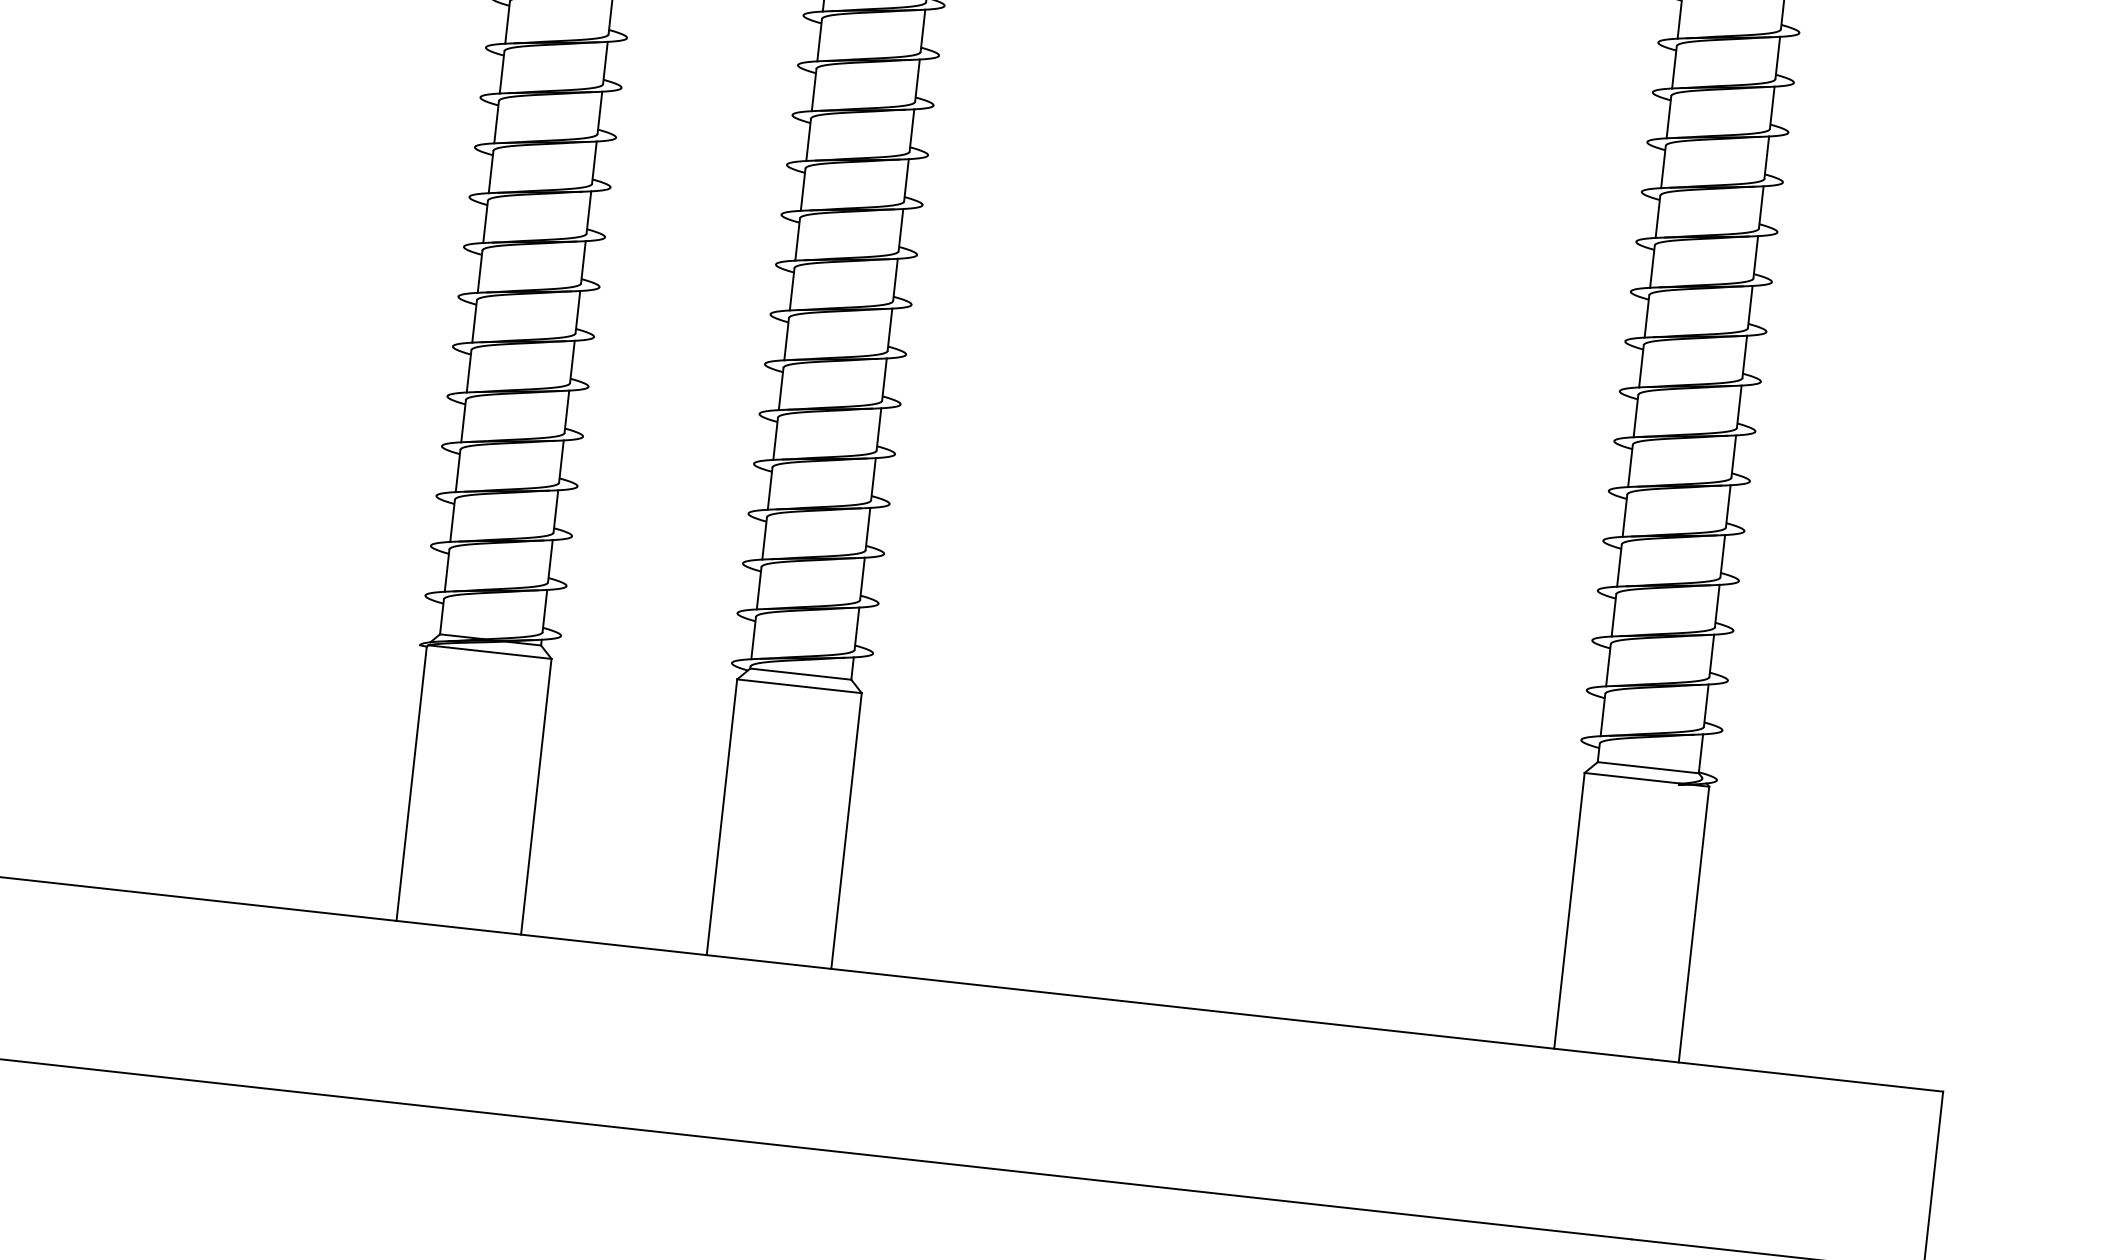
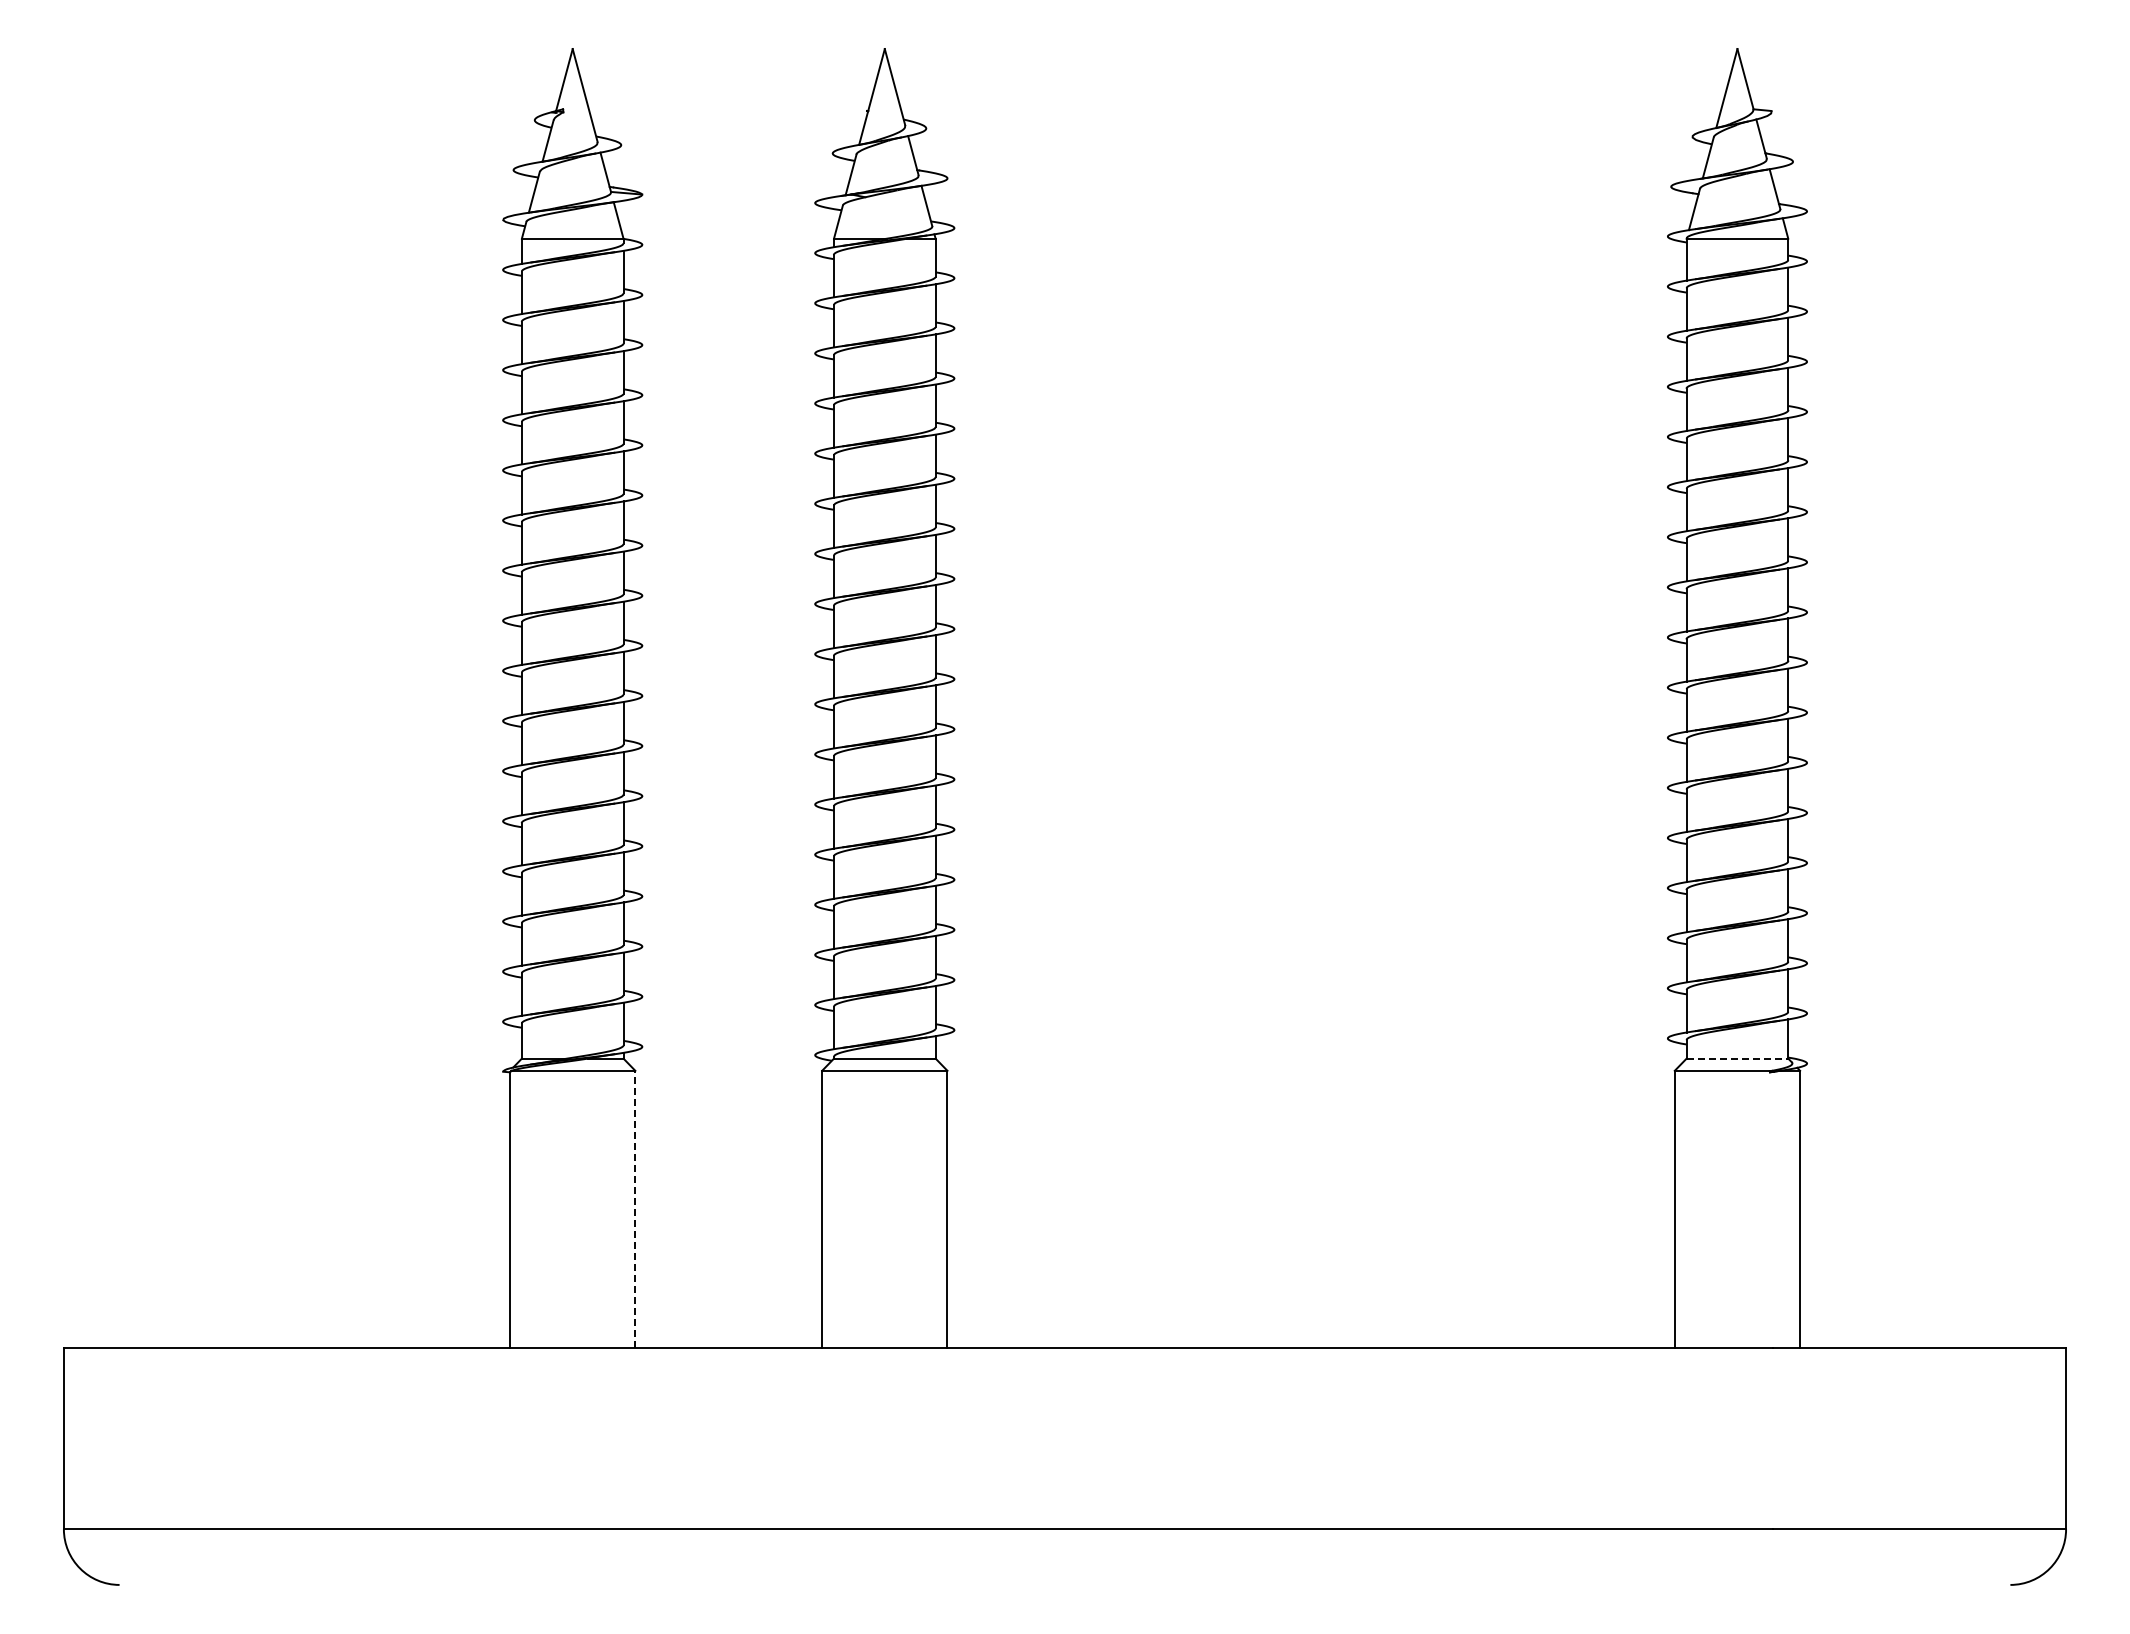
line: (1648, 767) -> (1737, 1058), solid -> dashed
line: (536, 796) -> (635, 1209), solid -> dashed

